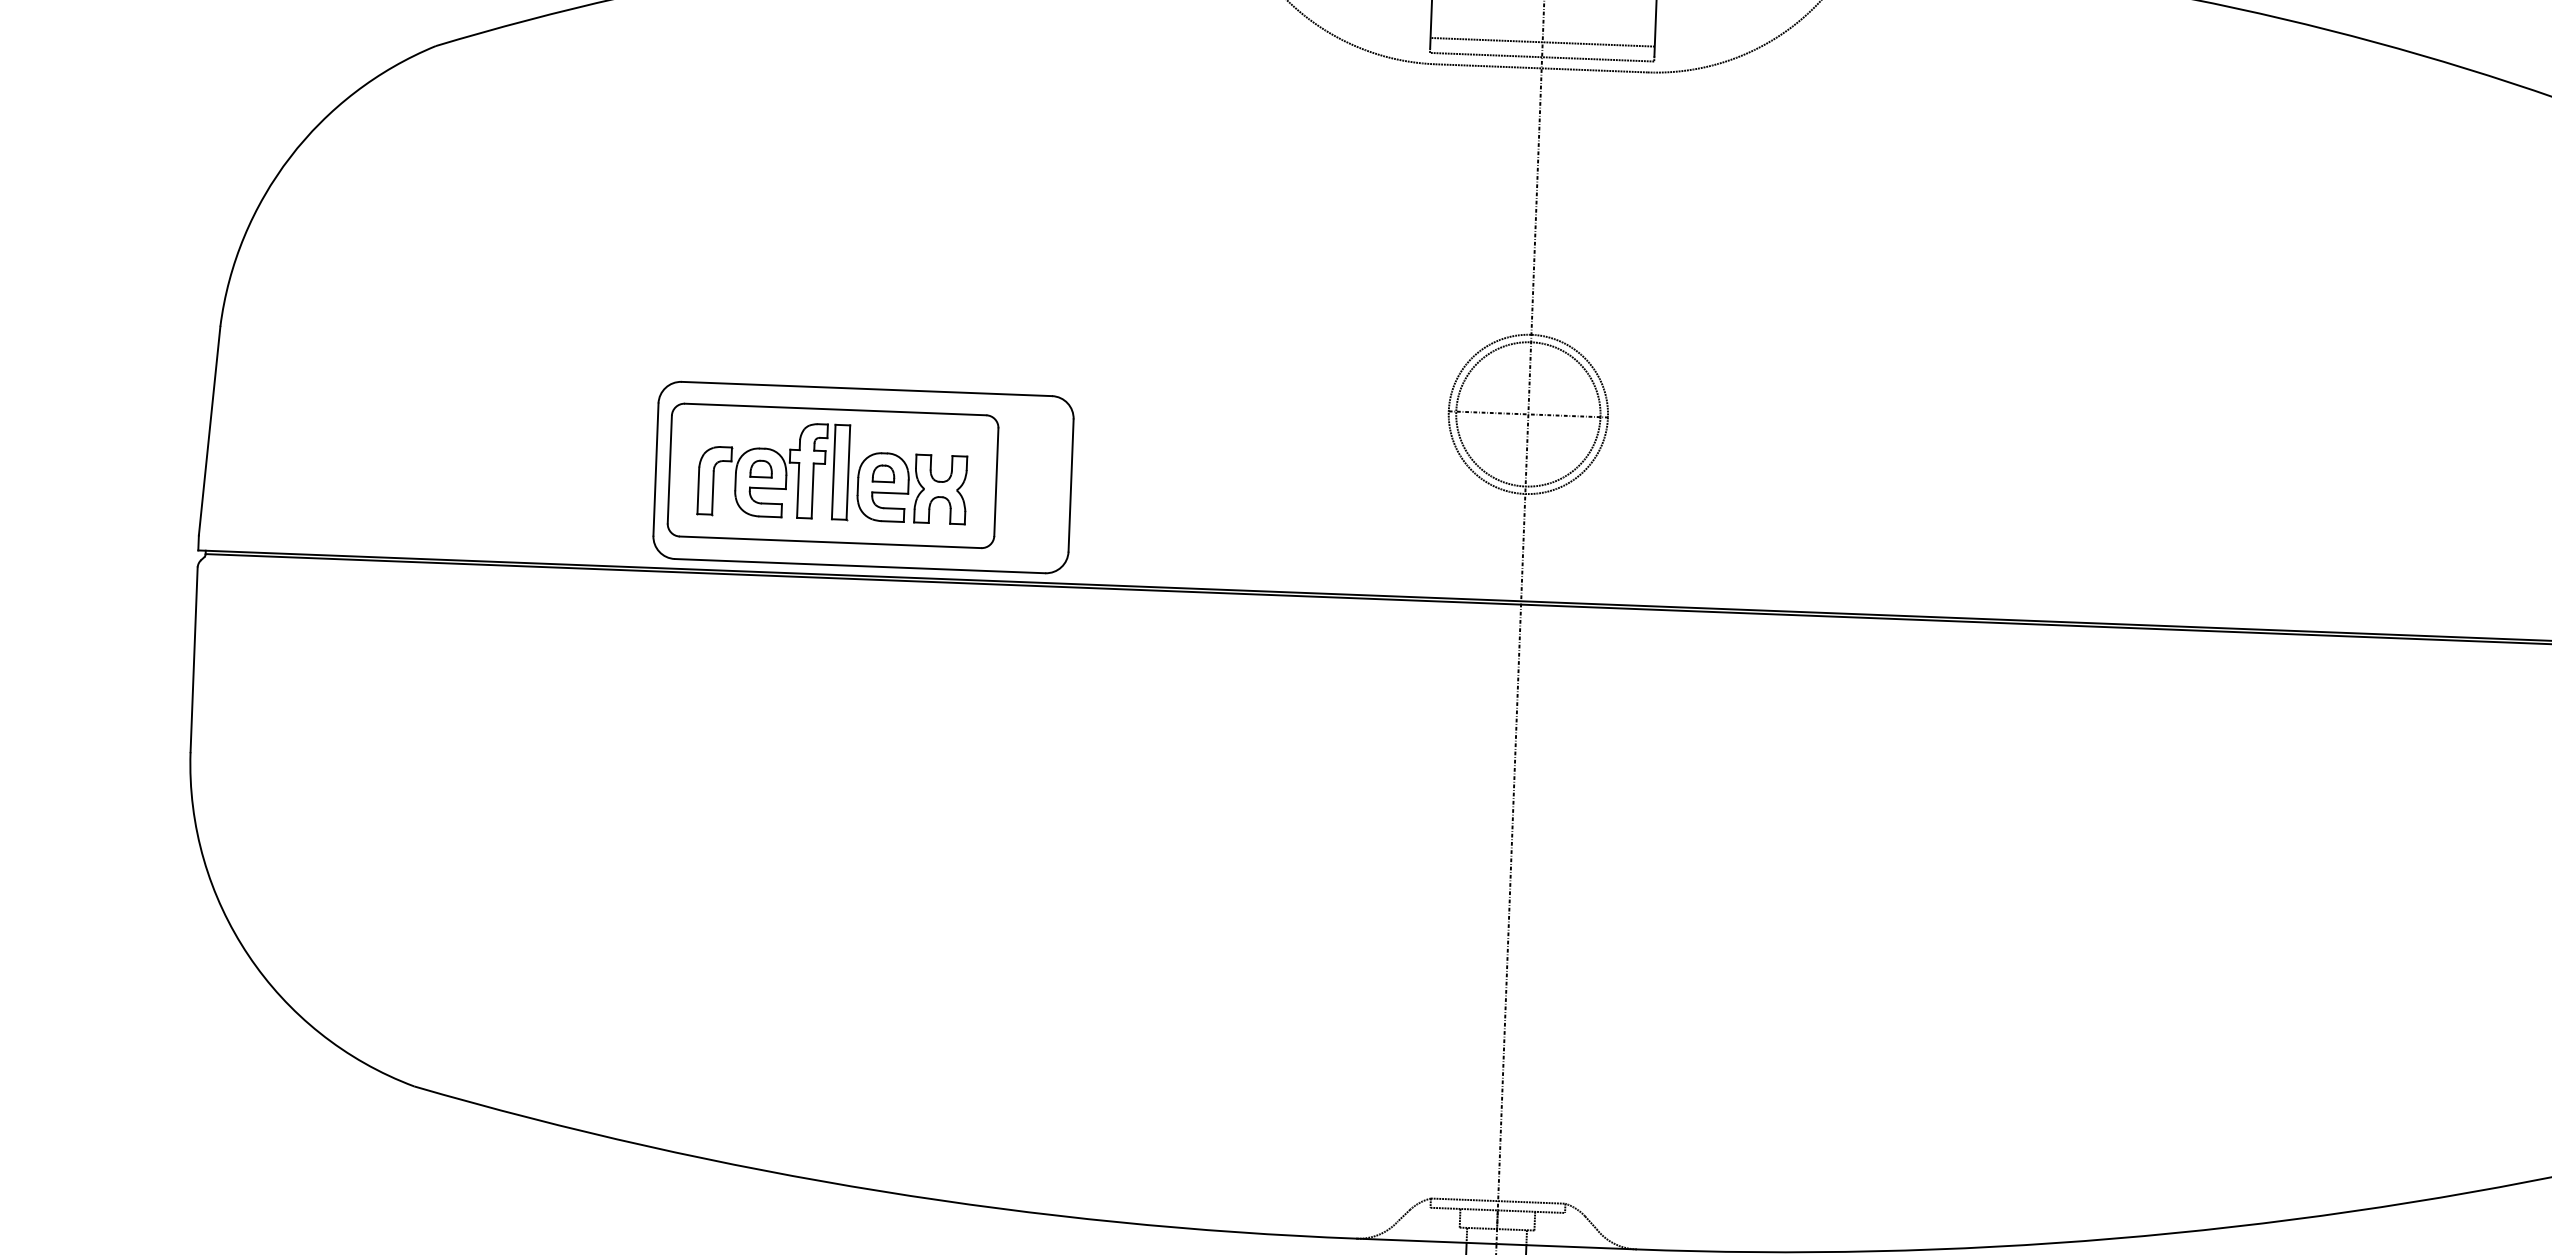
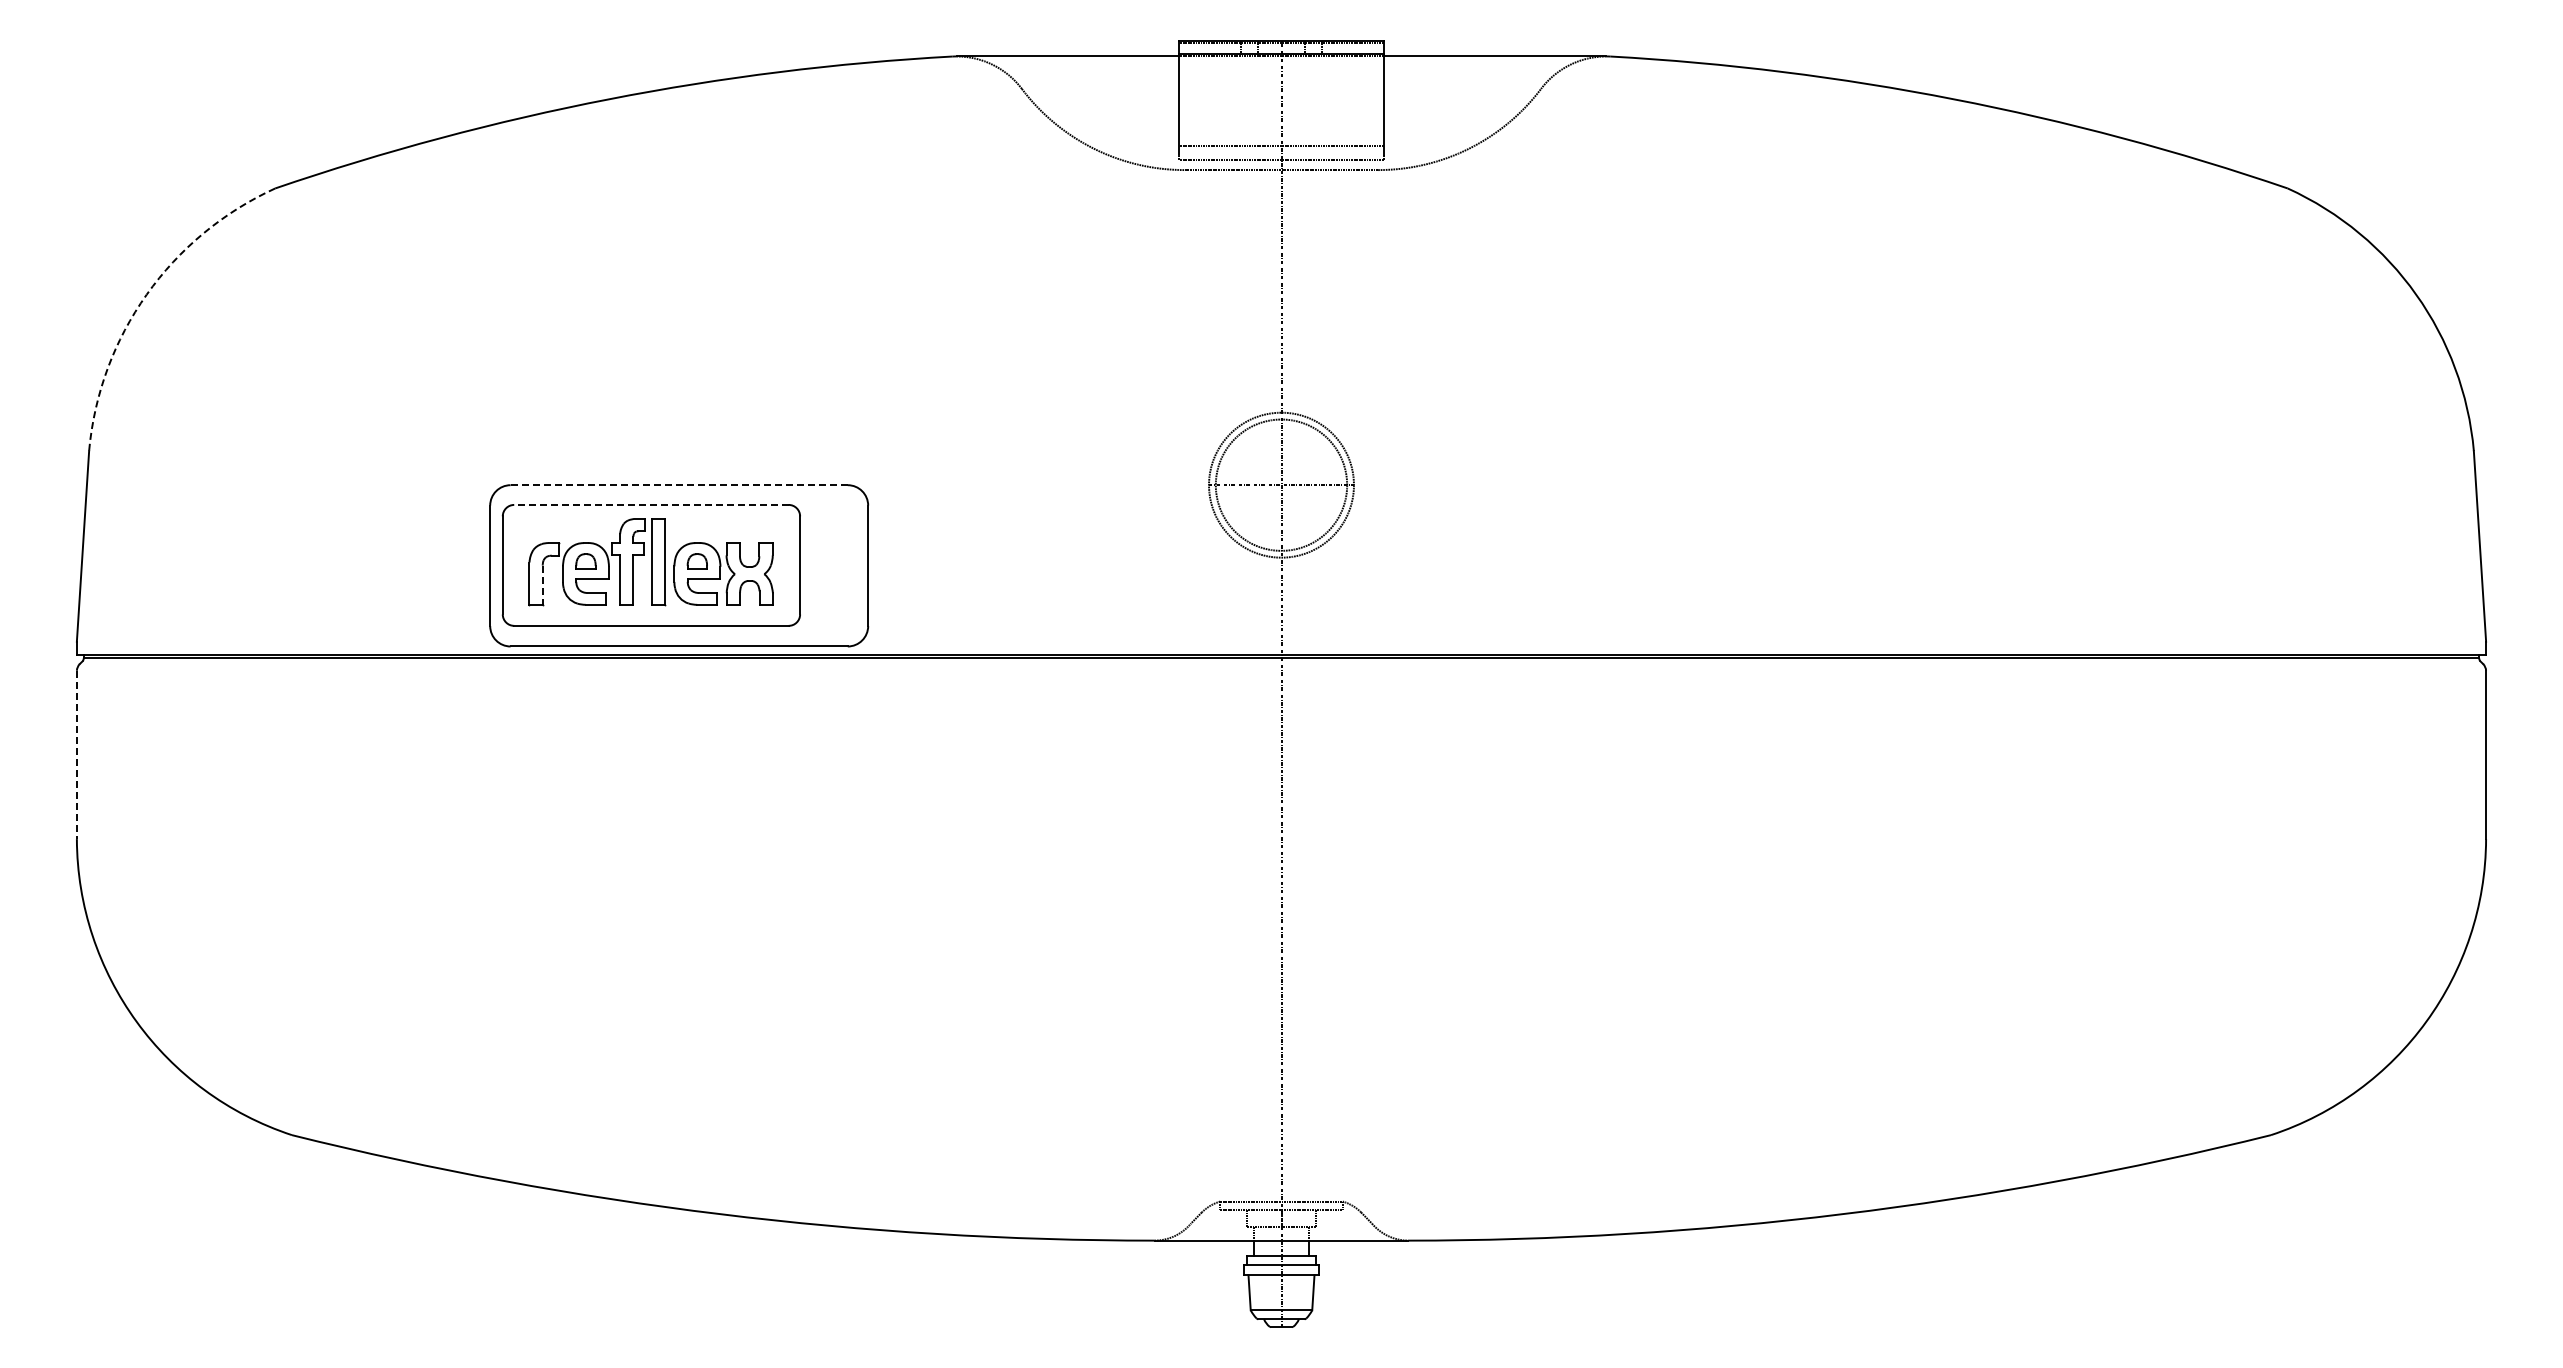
arc: (289, 157) -> (146, 294), solid -> dashed
line: (867, 389) -> (679, 485), solid -> dashed
line: (834, 408) -> (650, 504), solid -> dashed
line: (712, 493) -> (542, 585), solid -> dashed
line: (193, 660) -> (76, 755), solid -> dashed

